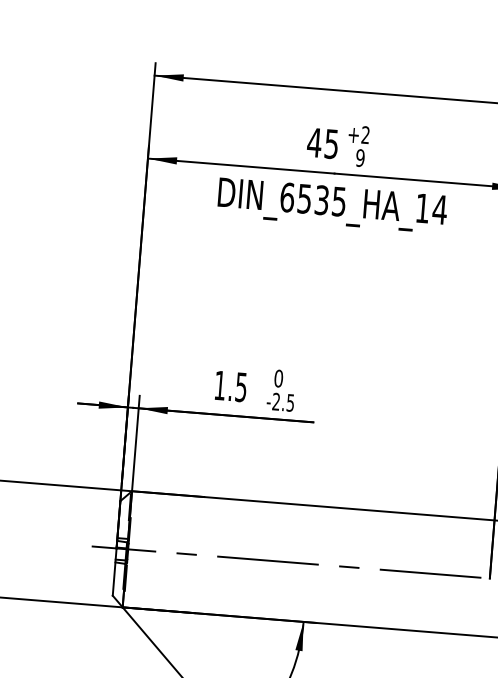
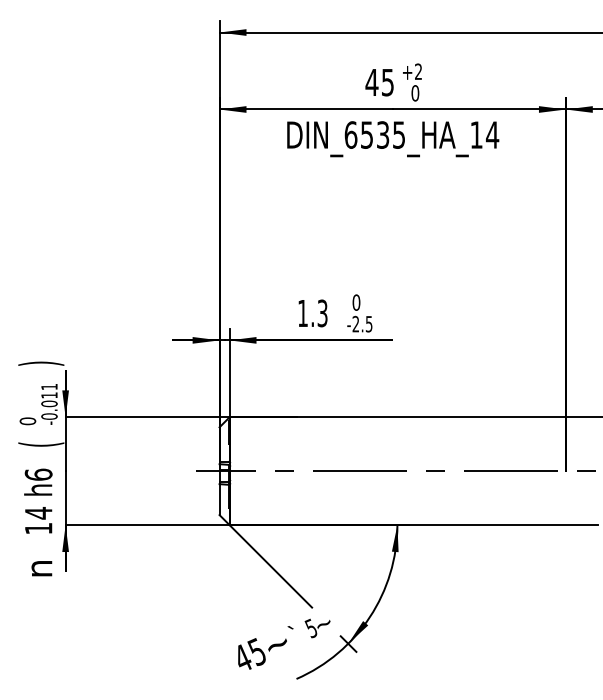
text: (360, 158) -> (415, 93), 9 -> 0
text: (241, 386) -> (322, 312), 1.5 -> 1.3

